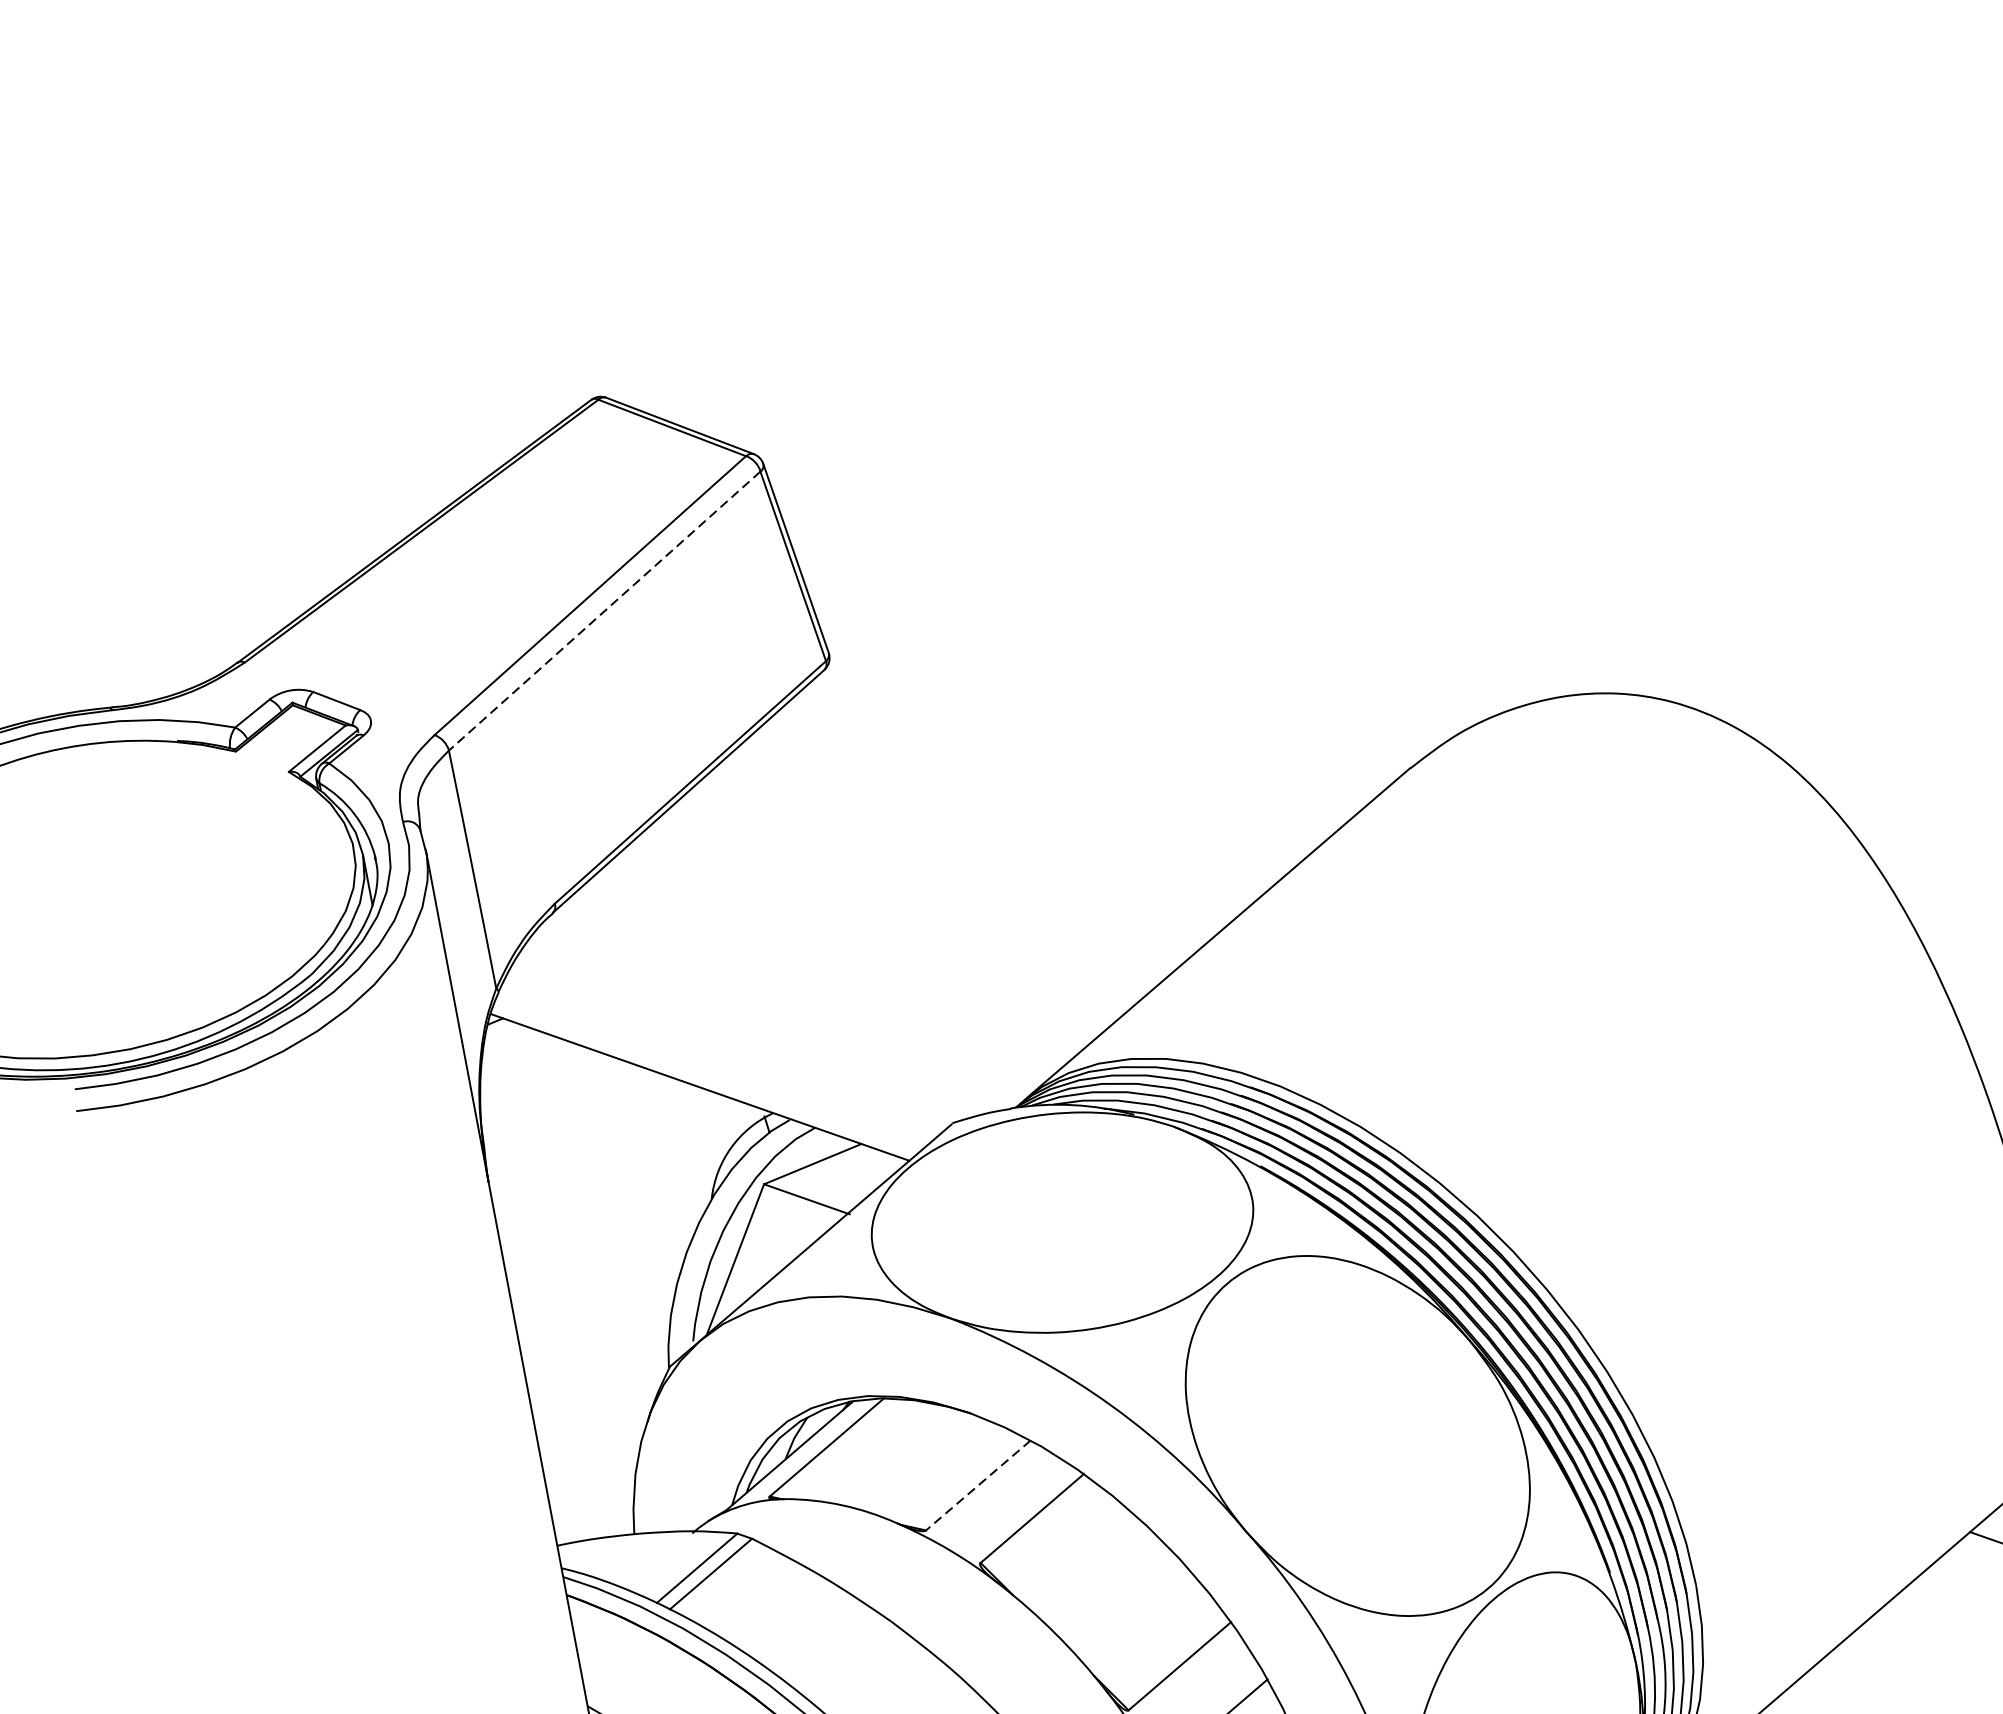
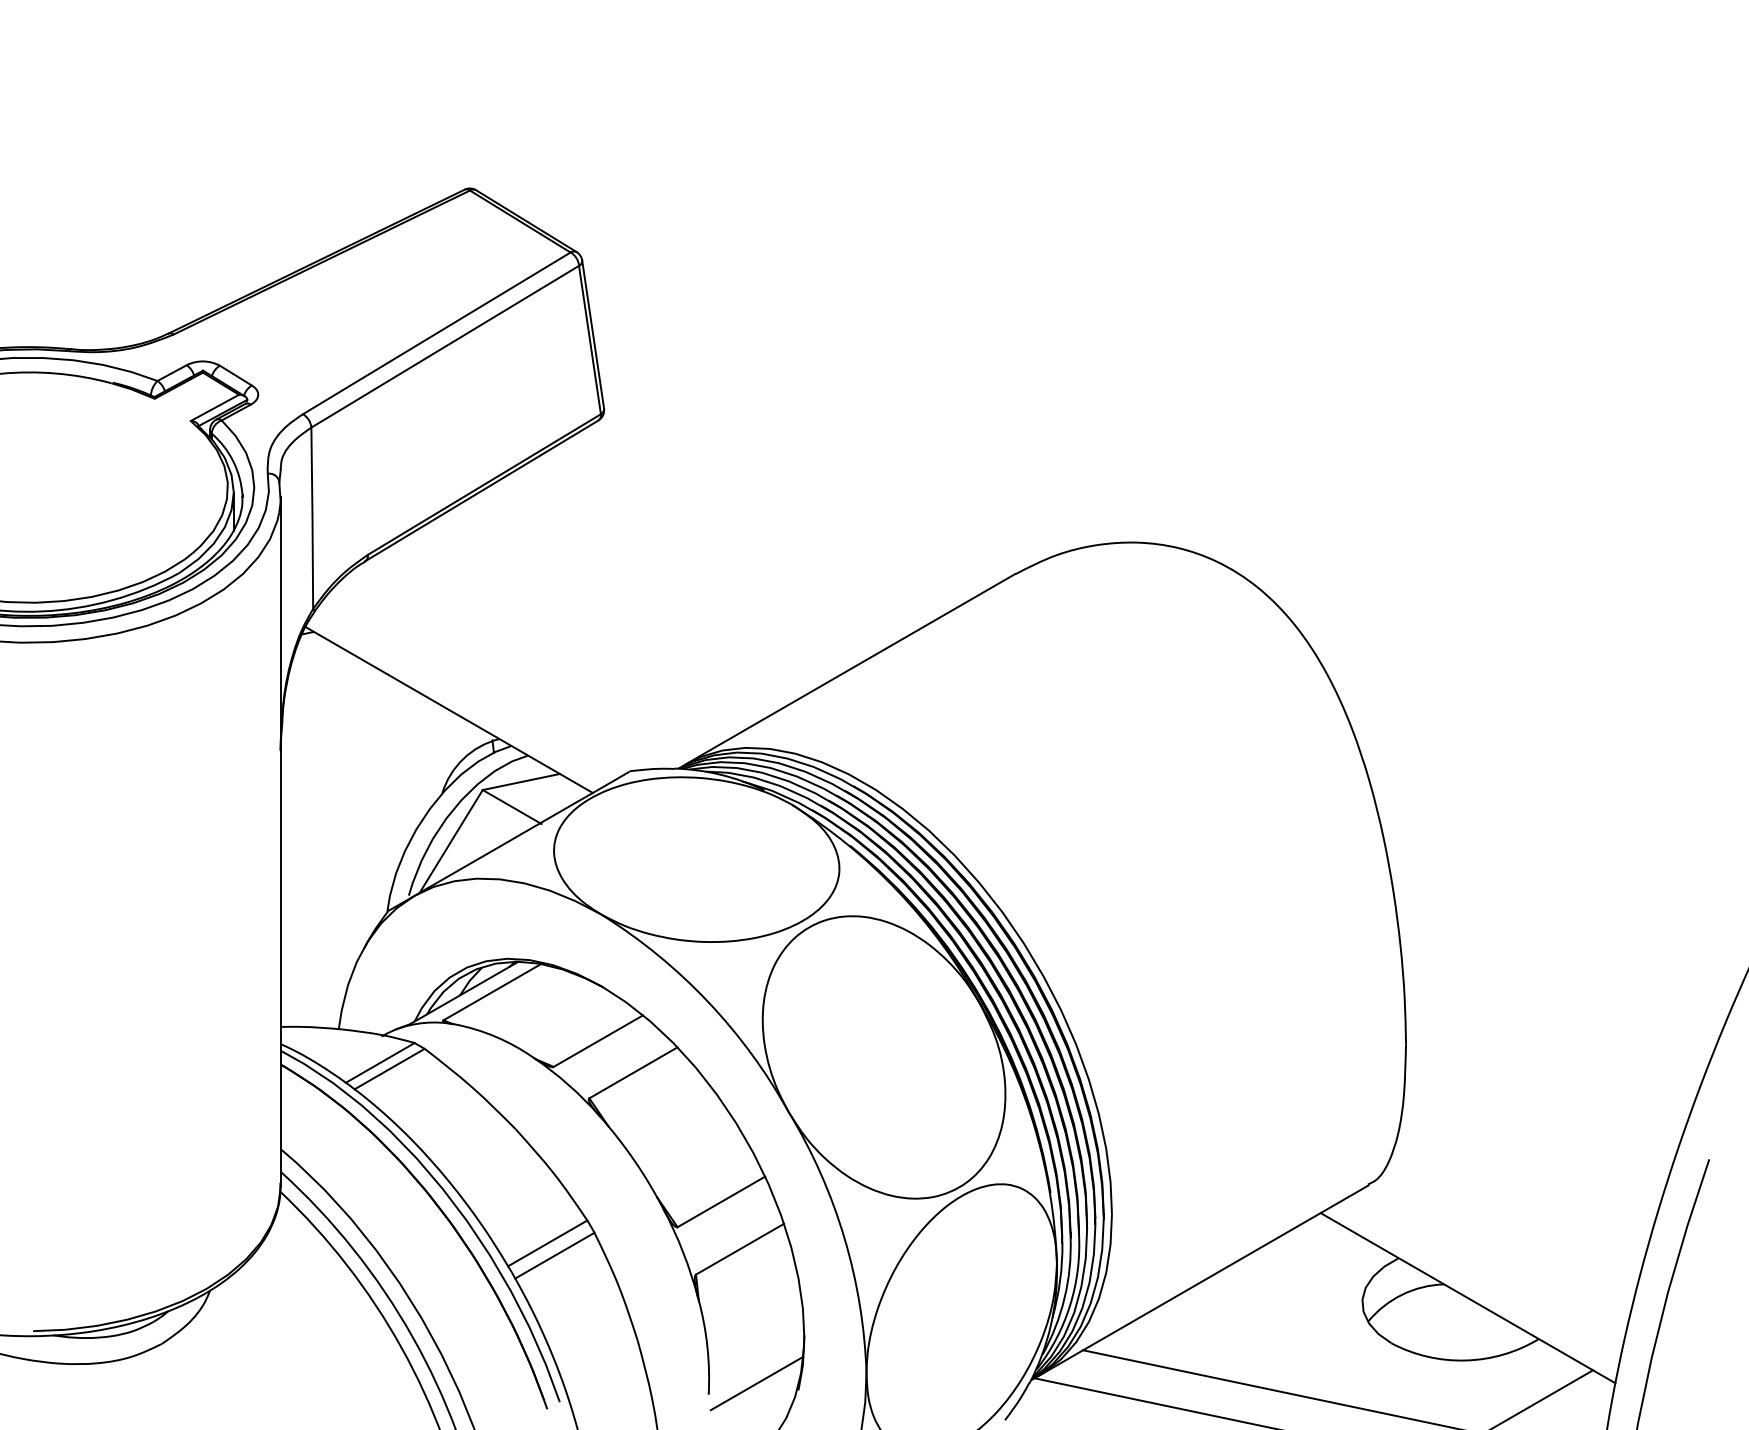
line: (603, 610) -> (444, 346), dashed -> solid
line: (978, 1485) -> (598, 1041), dashed -> solid

